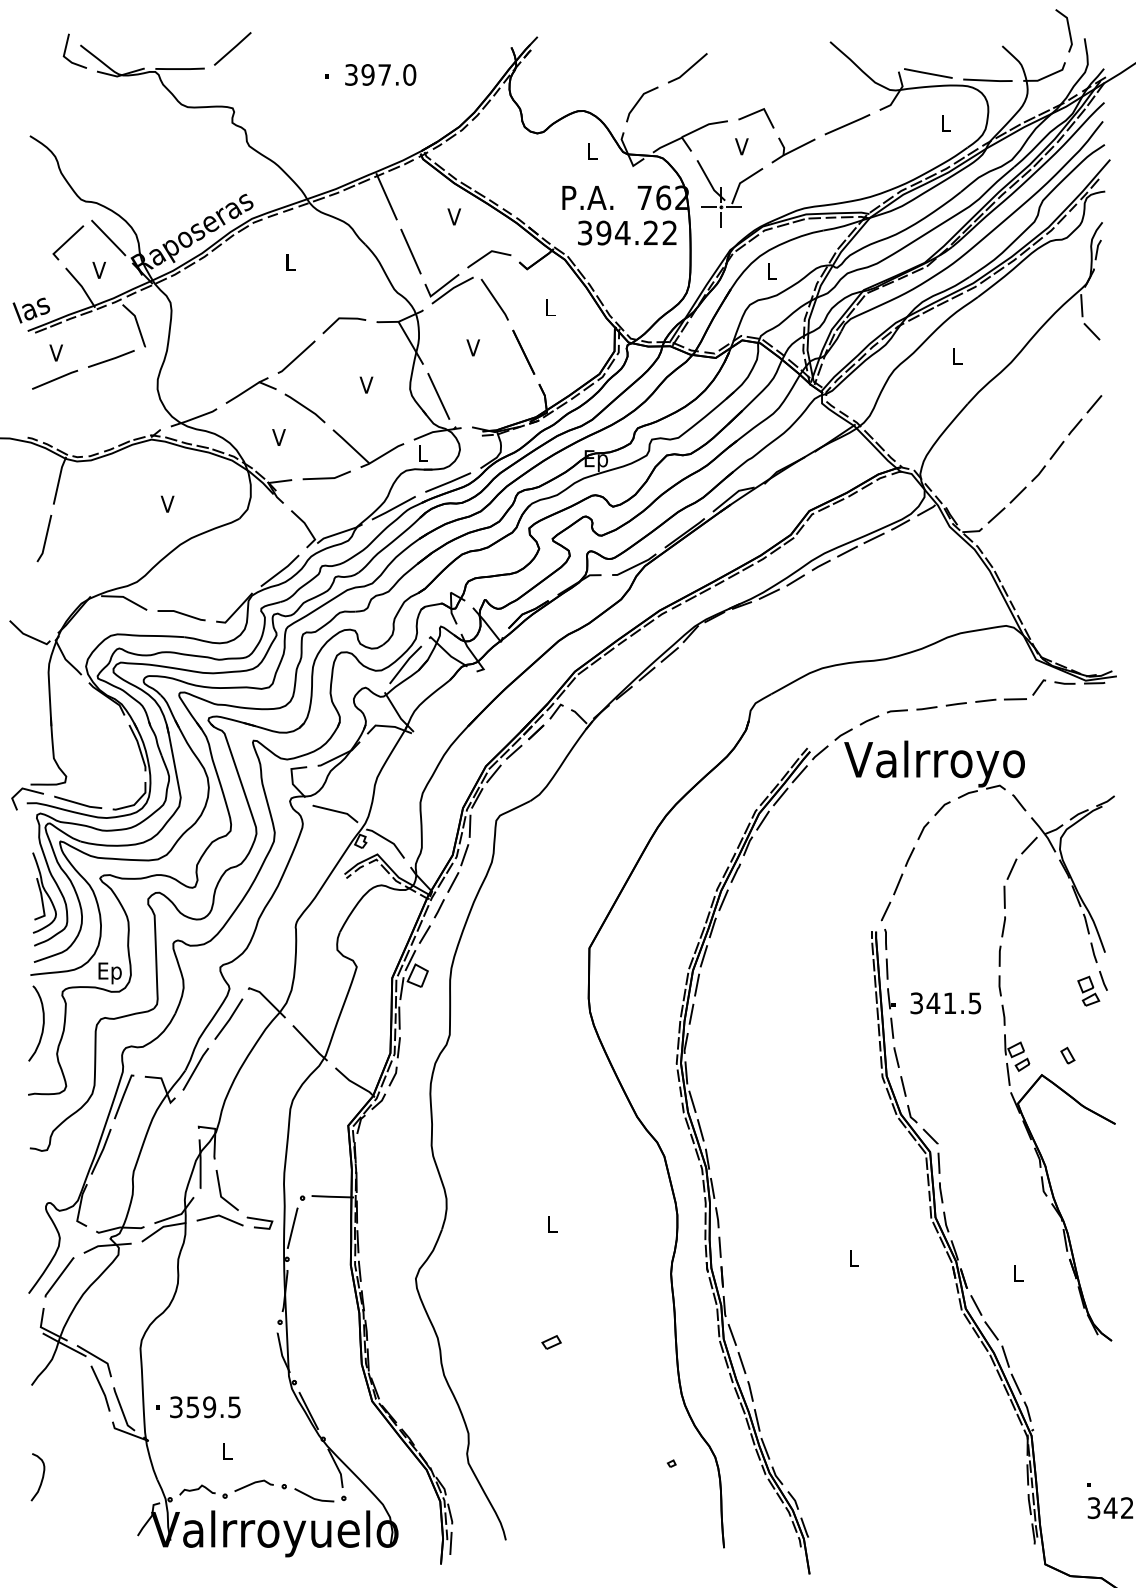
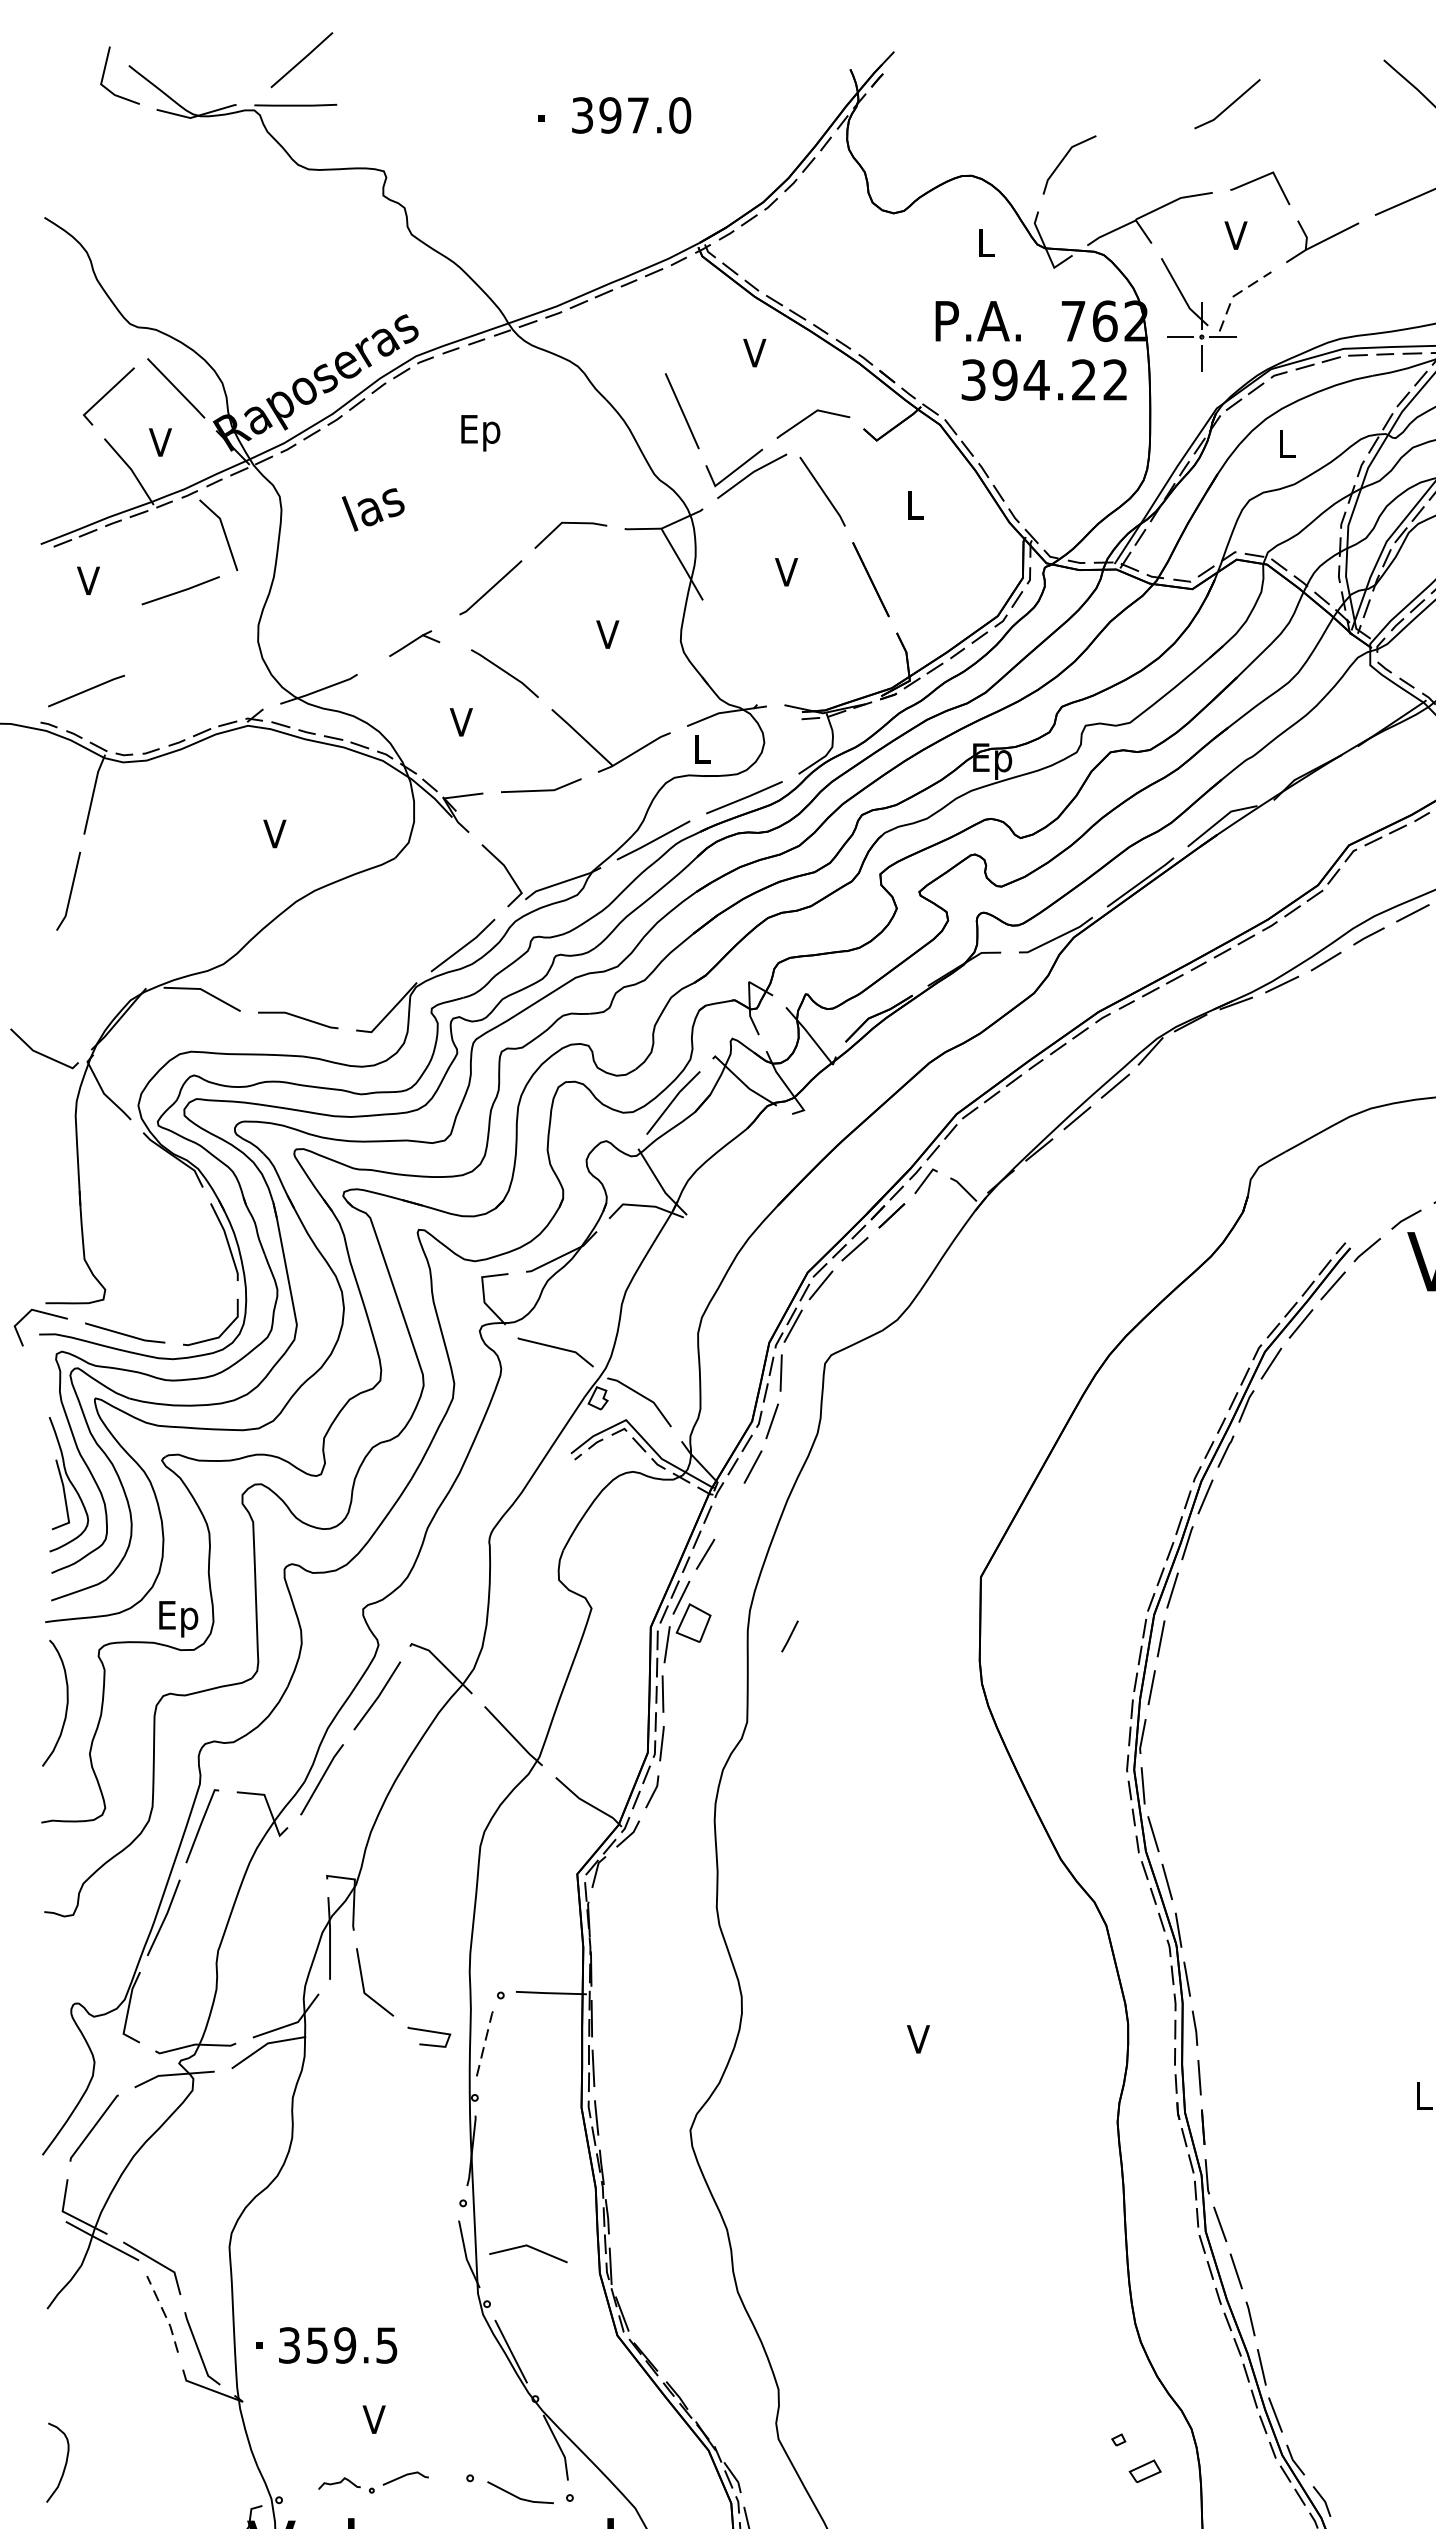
line: (232, 48) -> (301, 59), moved
line: (688, 68) -> (1228, 104), moved
line: (741, 182) -> (1235, 295), solid -> dashed
line: (386, 196) -> (641, 318), removed
text: (290, 264) -> (480, 432), L -> Ep
text: (30, 310) -> (371, 509), moved
line: (55, 379) -> (87, 690), moved
part: (250, 390) -> (413, 643), size x0.6
line: (438, 396) -> (728, 653), removed
line: (438, 908) -> (788, 1636), moved
line: (220, 1217) -> (529, 2248), moved
text: (551, 1224) -> (917, 2039), L -> V
line: (292, 1227) -> (483, 2044), solid -> dashed
part: (551, 1342) -> (1145, 2471), moved
line: (101, 1388) -> (164, 2314), solid -> dashed
text: (226, 1451) -> (373, 2419), L -> V
part: (226, 1488) -> (373, 2481), size x0.7

